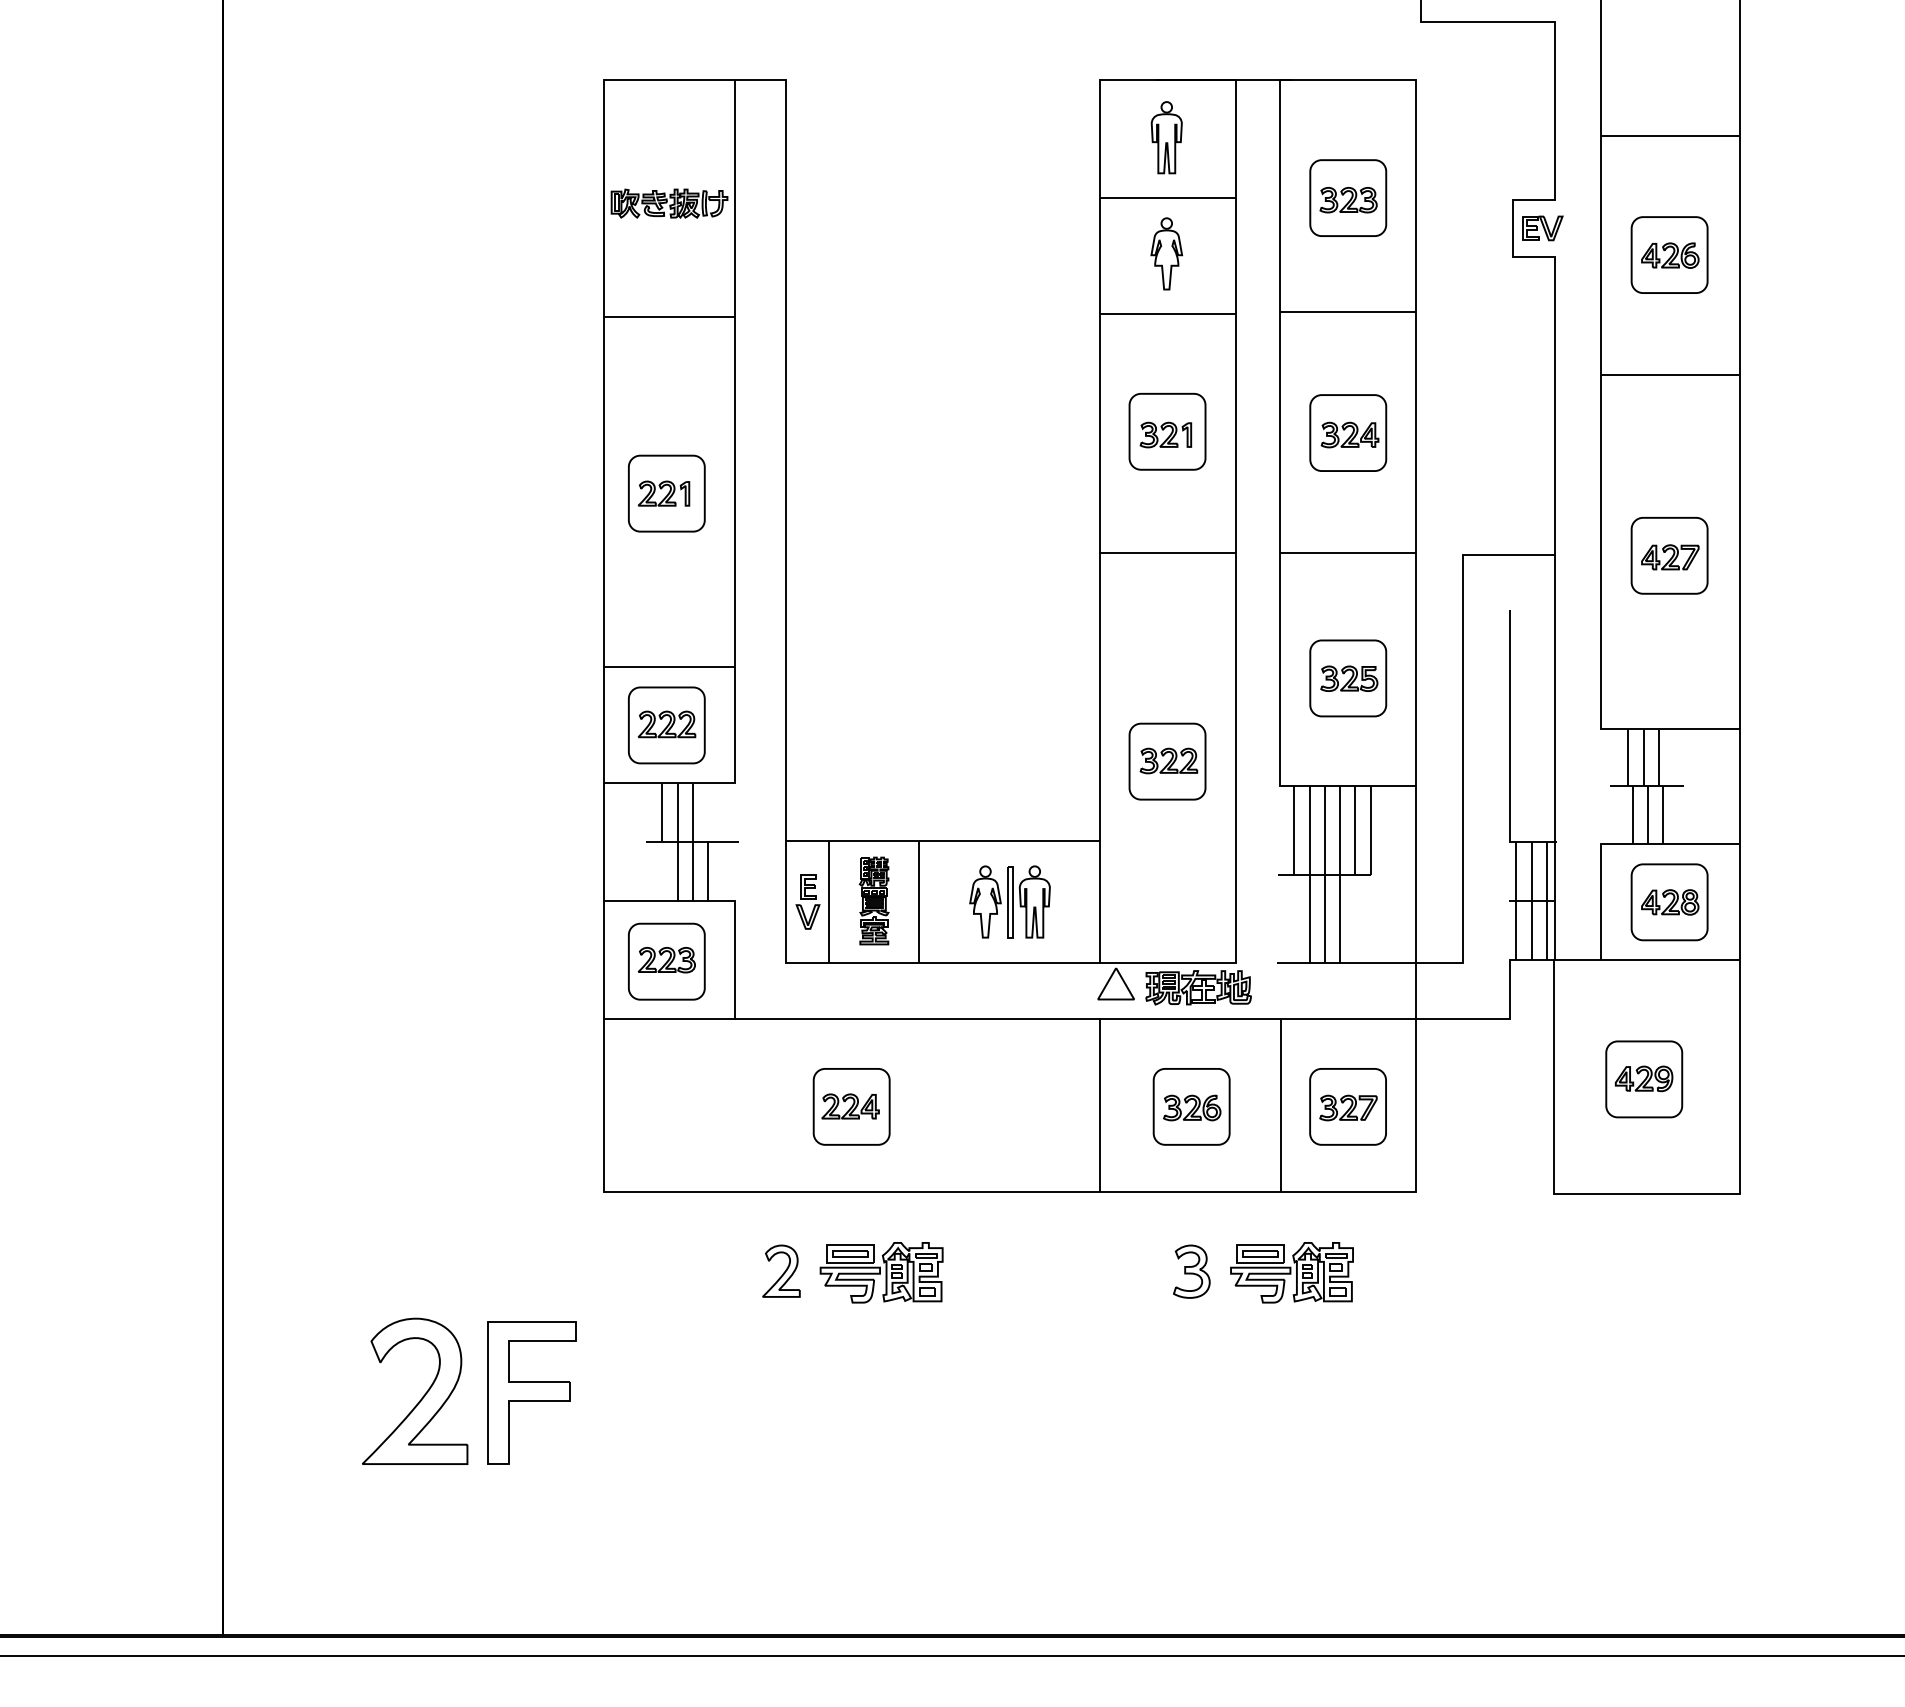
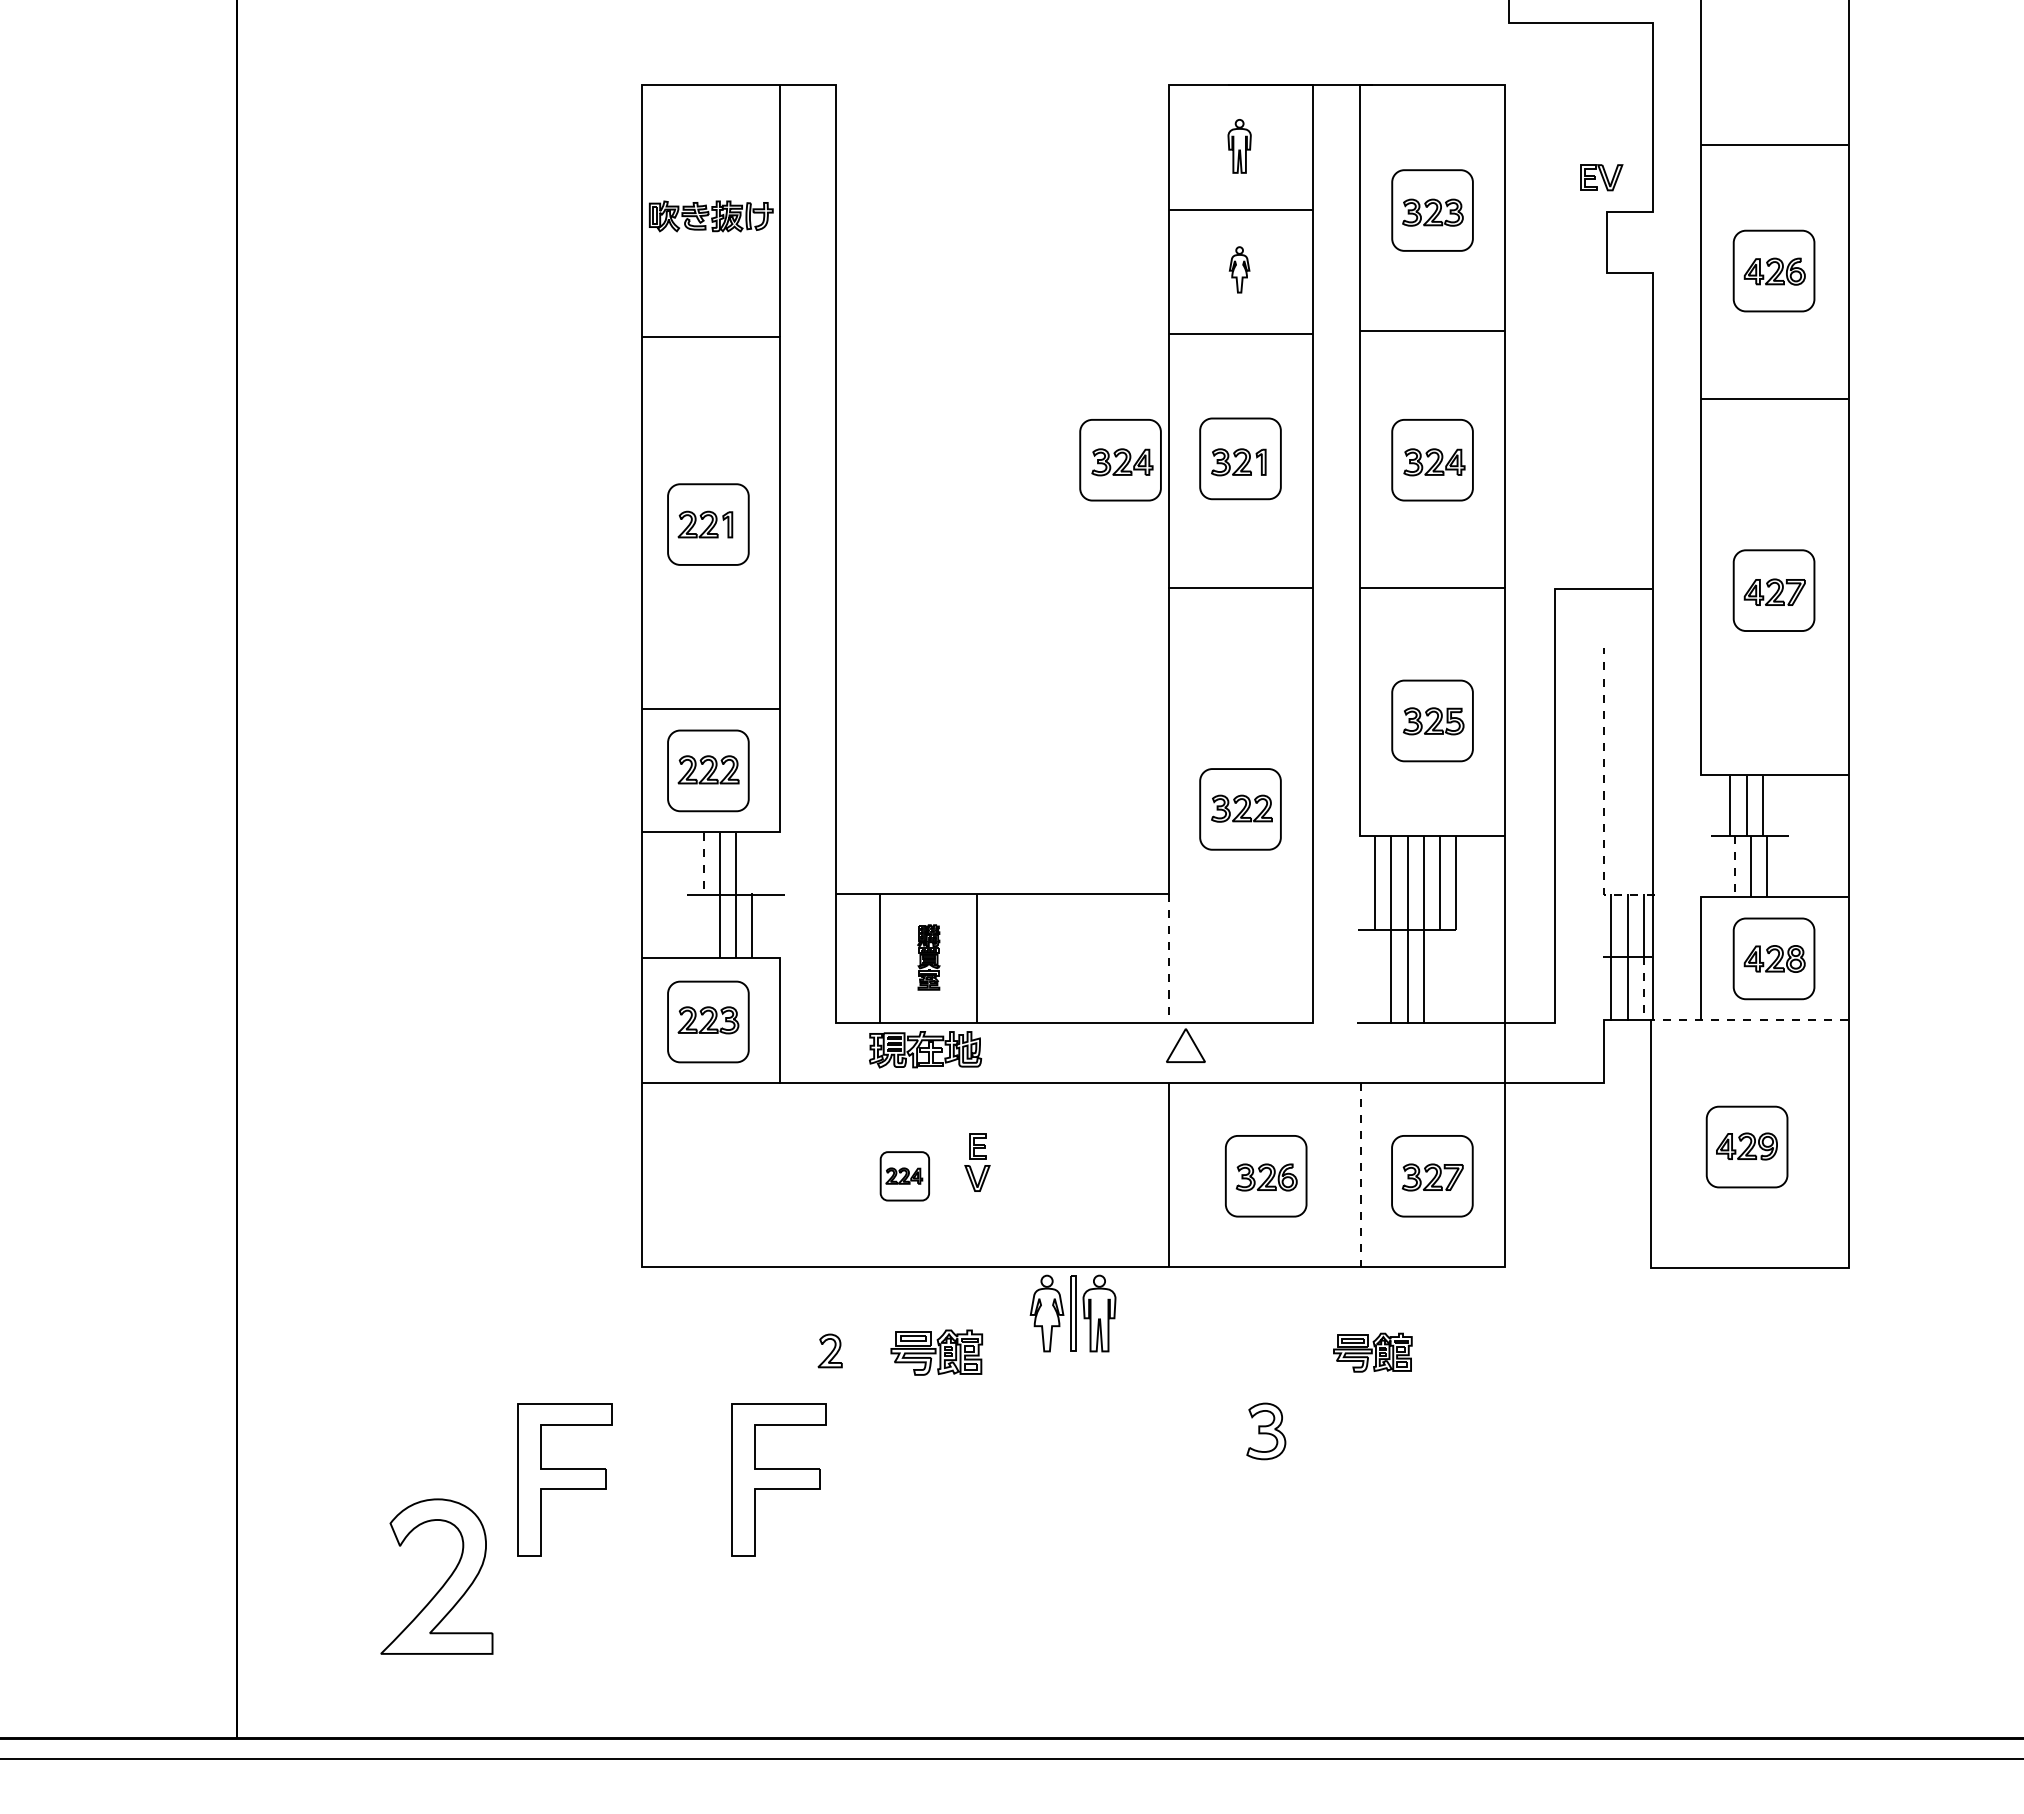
part: (1166, 137) -> (1239, 146), size x0.7
part: (1542, 228) -> (1601, 177), moved
part: (1166, 253) -> (1239, 269), size x0.6
part: (1054, 433) -> (1120, 460), added
line: (1510, 749) -> (1604, 796), solid -> dashed
line: (662, 812) -> (703, 863), solid -> dashed
line: (1632, 815) -> (1734, 866), solid -> dashed
part: (808, 901) -> (977, 1162), moved
part: (873, 901) -> (928, 957), size x0.7
part: (1009, 901) -> (1072, 1313), moved
line: (1099, 901) -> (1168, 958), solid -> dashed
line: (1546, 930) -> (1643, 988), solid -> dashed
line: (1645, 960) -> (1748, 1020), solid -> dashed
part: (1198, 987) -> (925, 1049), moved
line: (1281, 1106) -> (1361, 1175), solid -> dashed
part: (851, 1107) -> (904, 1176), size x0.6
part: (780, 1270) -> (829, 1350), size x0.6
part: (1191, 1271) -> (1266, 1431), moved
part: (881, 1272) -> (936, 1352), size x0.7
part: (1291, 1272) -> (1372, 1352), size x0.6
part: (732, 1392) -> (778, 1479), added
part: (422, 1396) -> (444, 1582), moved

